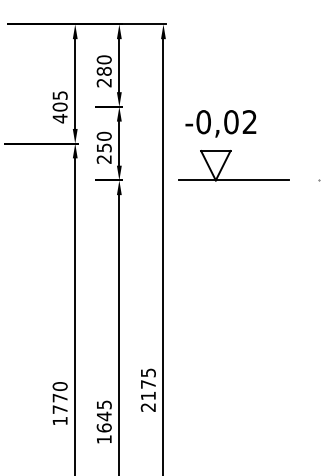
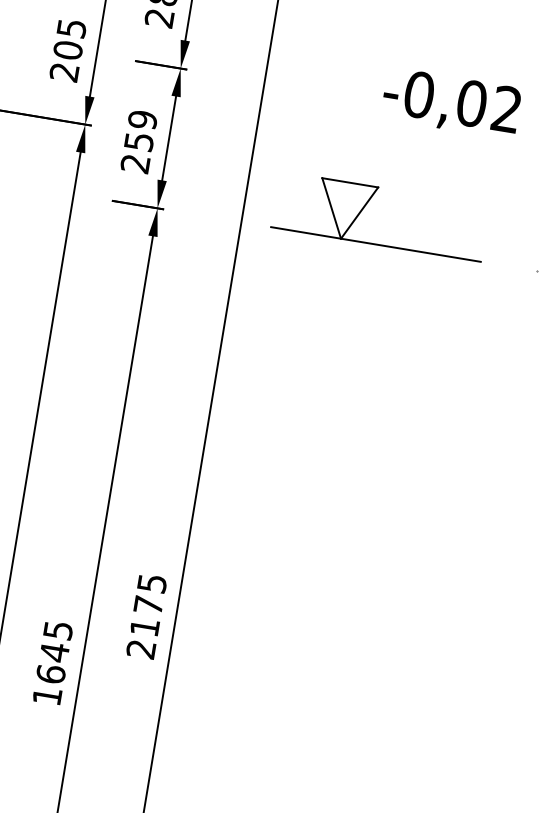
text: (59, 118) -> (63, 71), 405 -> 205
text: (220, 123) -> (450, 102), moved
text: (104, 136) -> (143, 120), 250 -> 259

